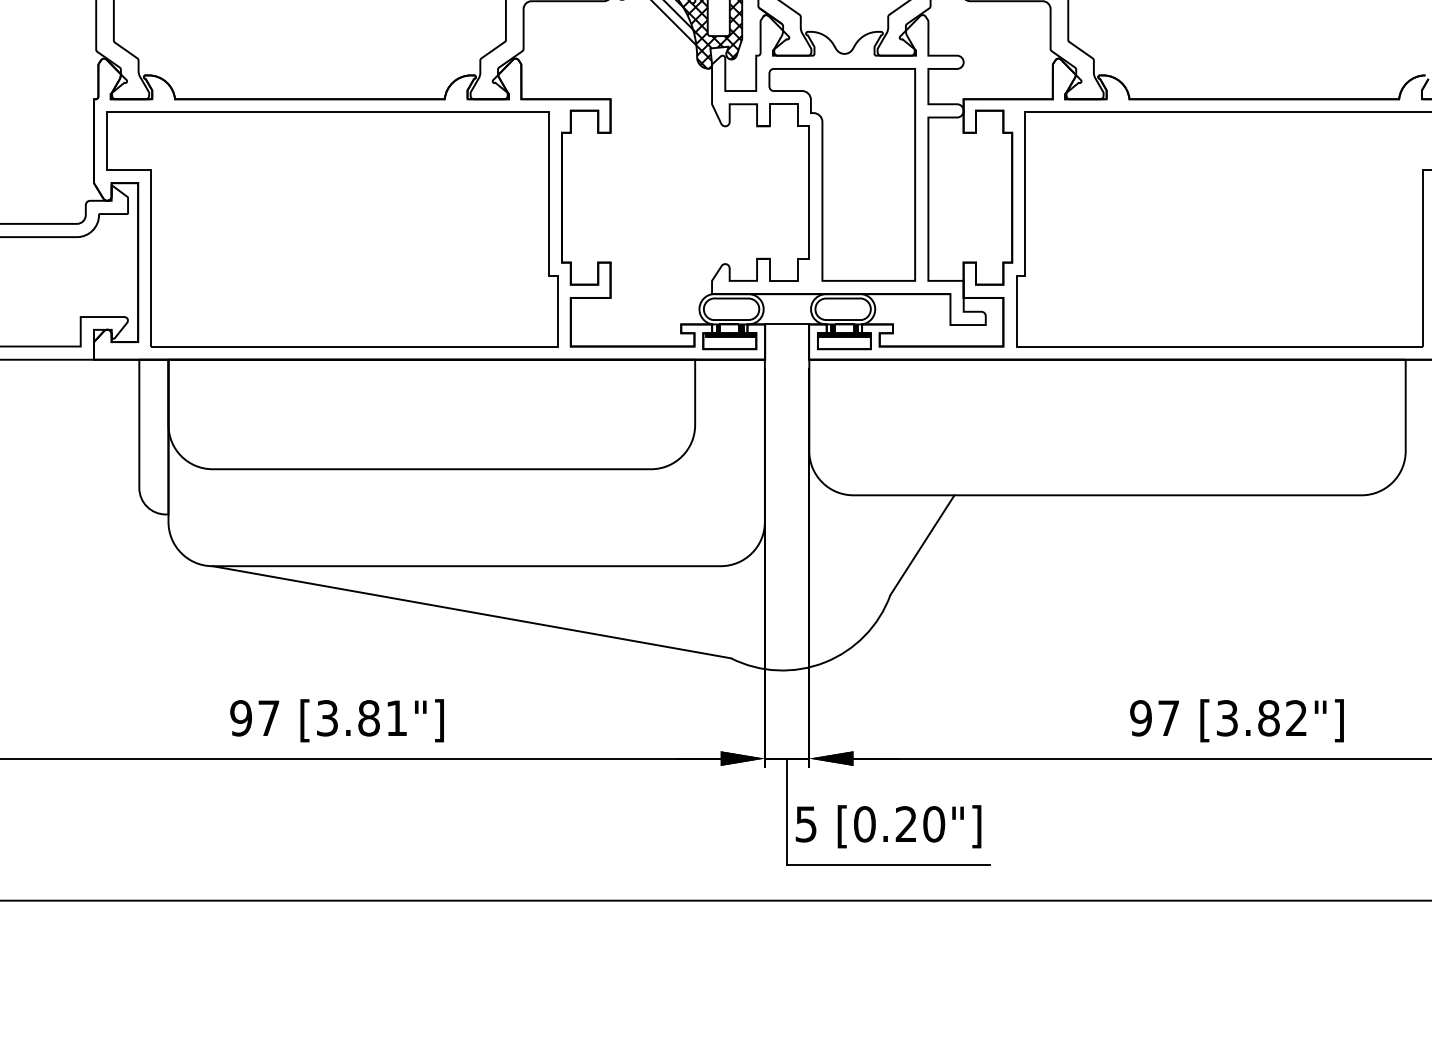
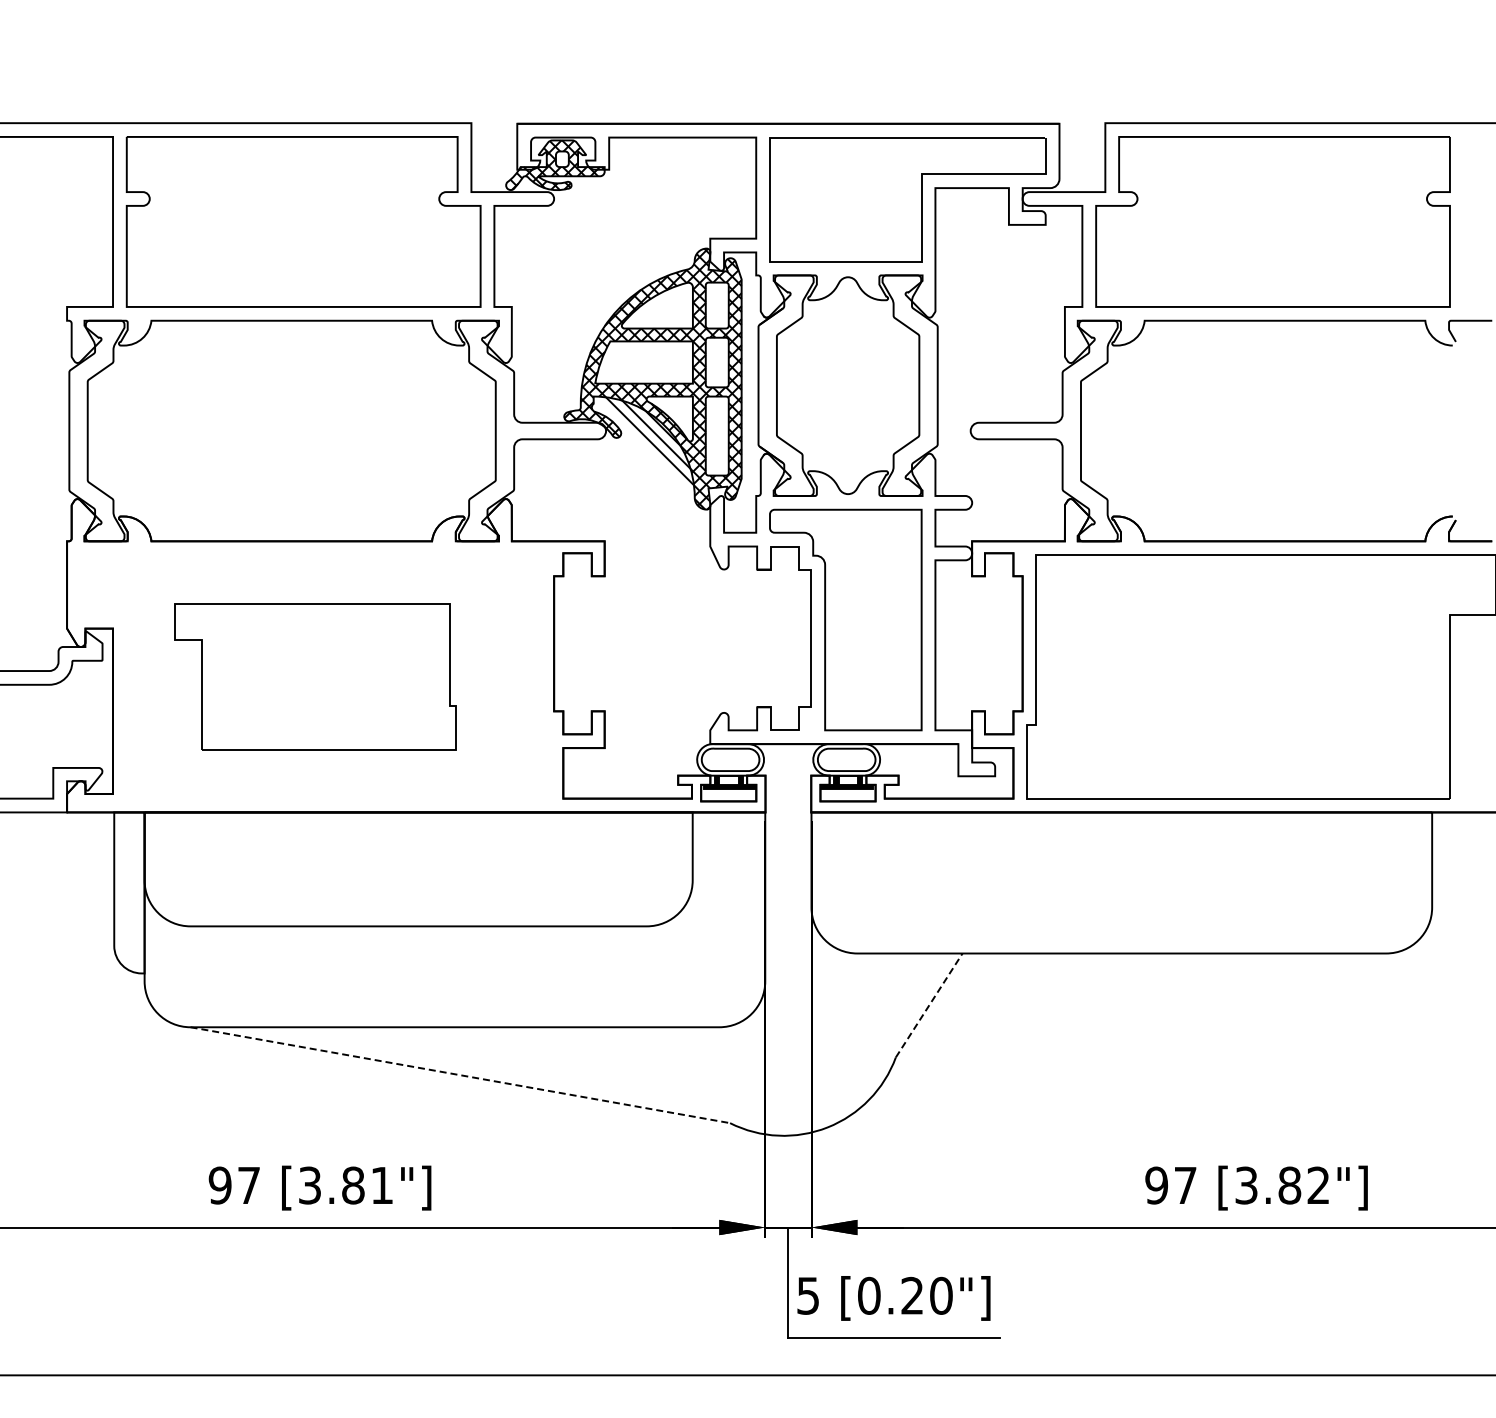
part: (332, 229) -> (315, 676), size x0.6
line: (787, 324) -> (788, 775), removed
line: (922, 545) -> (929, 1005), solid -> dashed
line: (472, 612) -> (460, 1075), solid -> dashed

